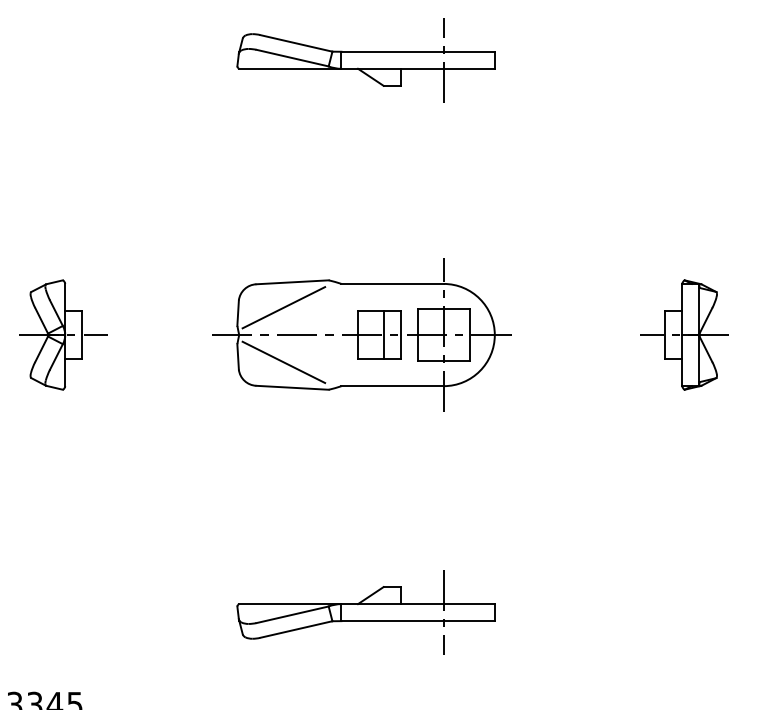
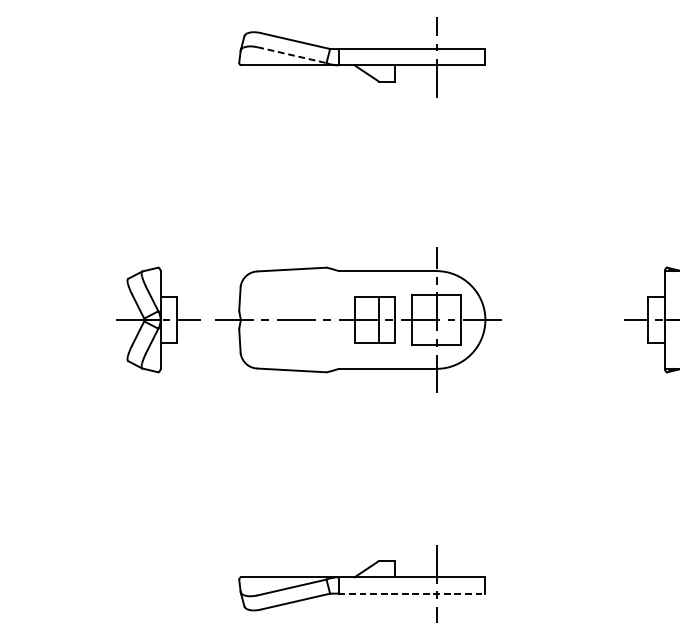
line: (293, 58) -> (292, 55), solid -> dashed
line: (283, 307) -> (283, 293), removed
part: (63, 334) -> (159, 319), moved
line: (283, 362) -> (283, 346), removed
line: (418, 621) -> (412, 593), solid -> dashed

